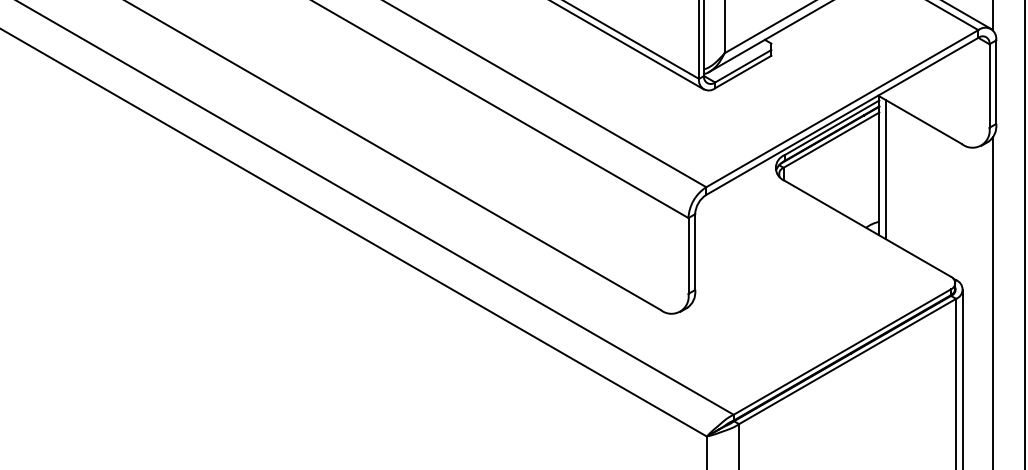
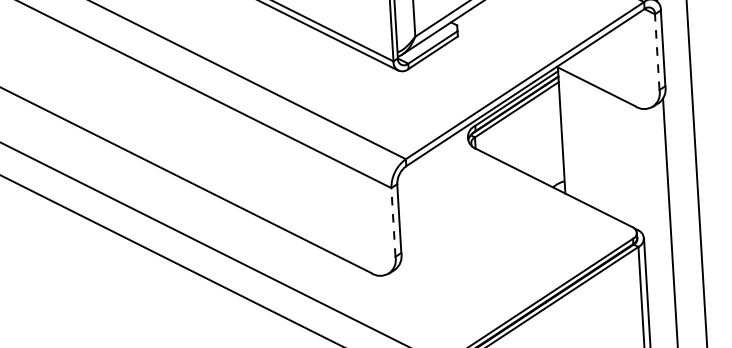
line: (989, 86) -> (657, 52), solid -> dashed
line: (886, 169) -> (568, 133), removed
line: (688, 255) -> (393, 222), solid -> dashed

